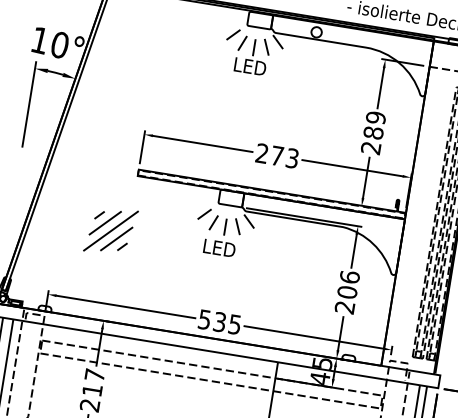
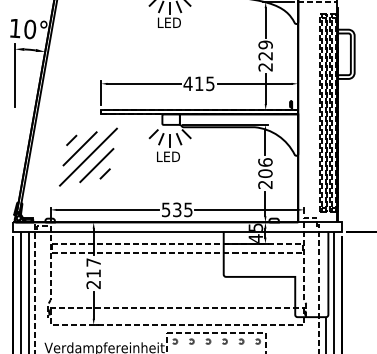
text: (373, 132) -> (265, 55), 289 -> 229
text: (276, 155) -> (198, 83), 273 -> 415
part: (111, 230) -> (88, 156), size x1.67

